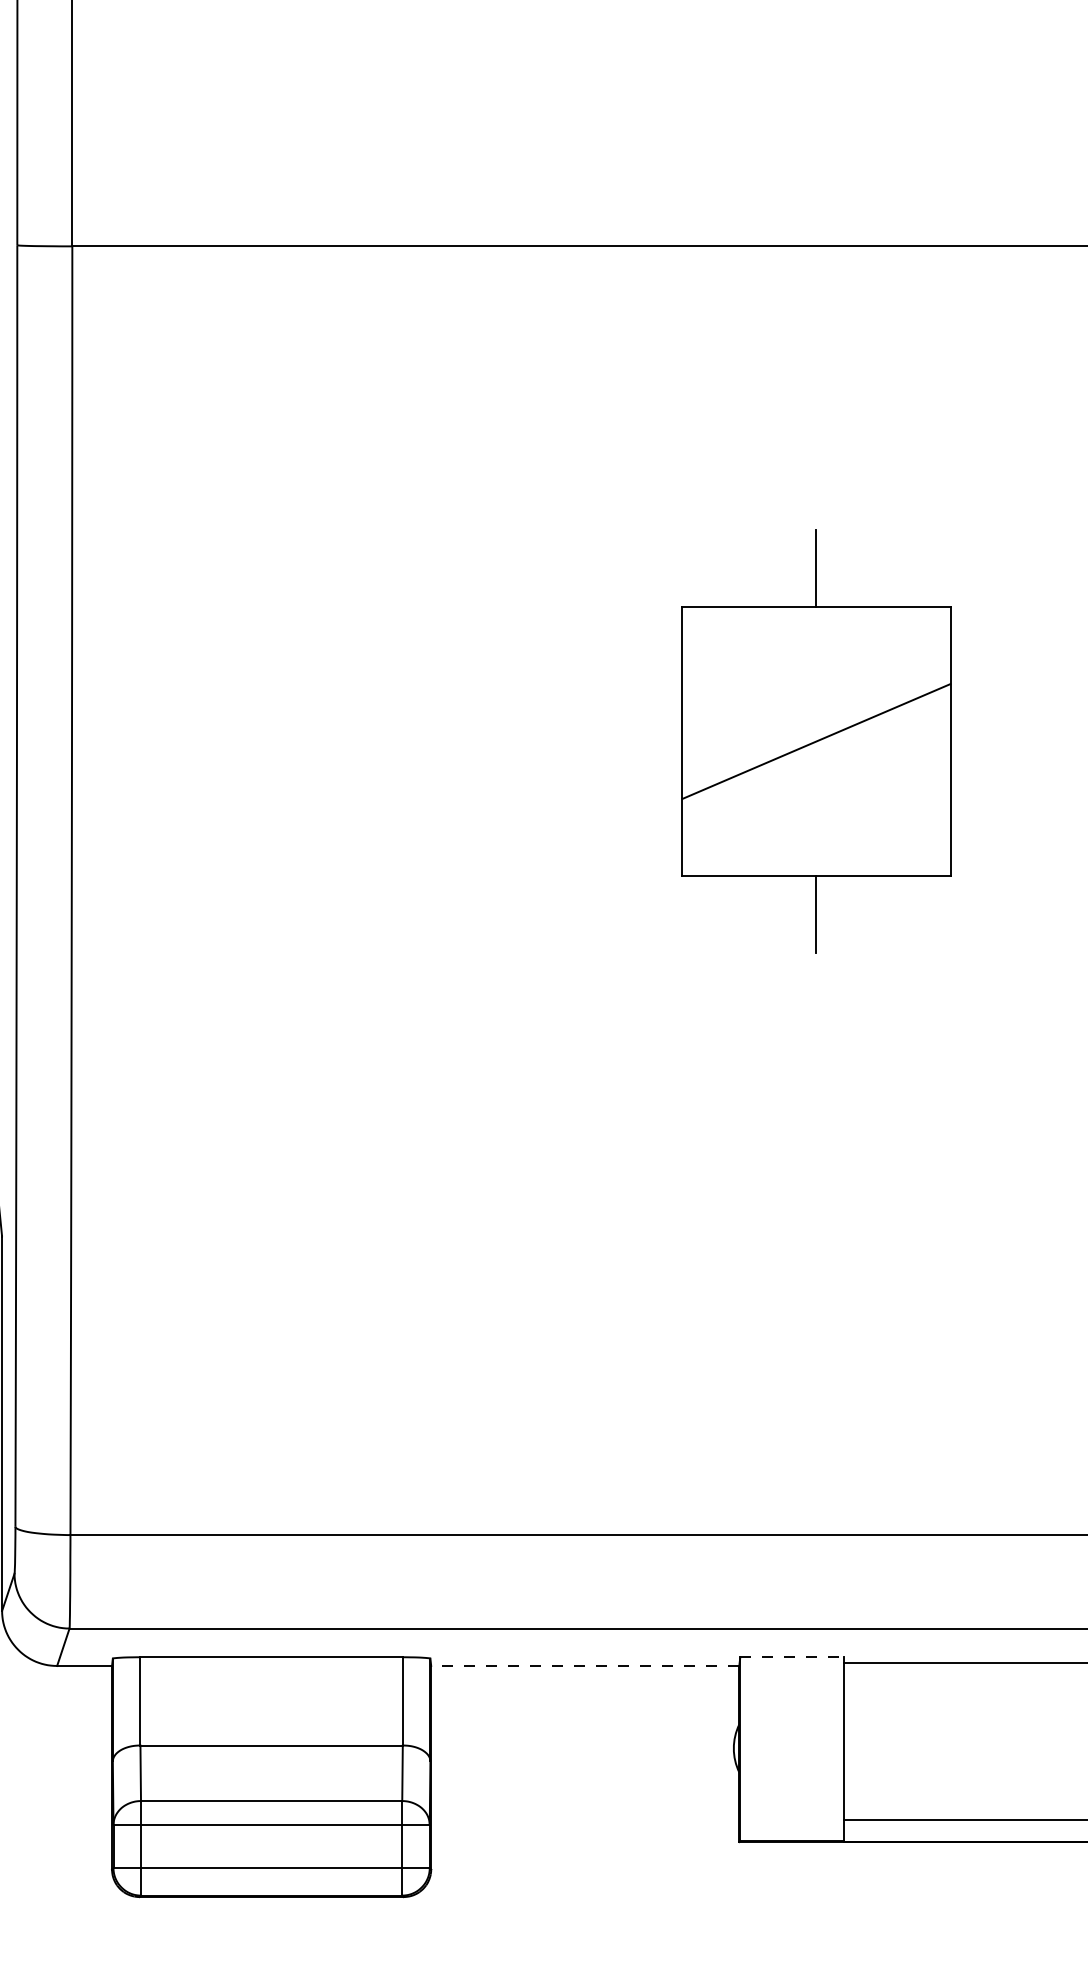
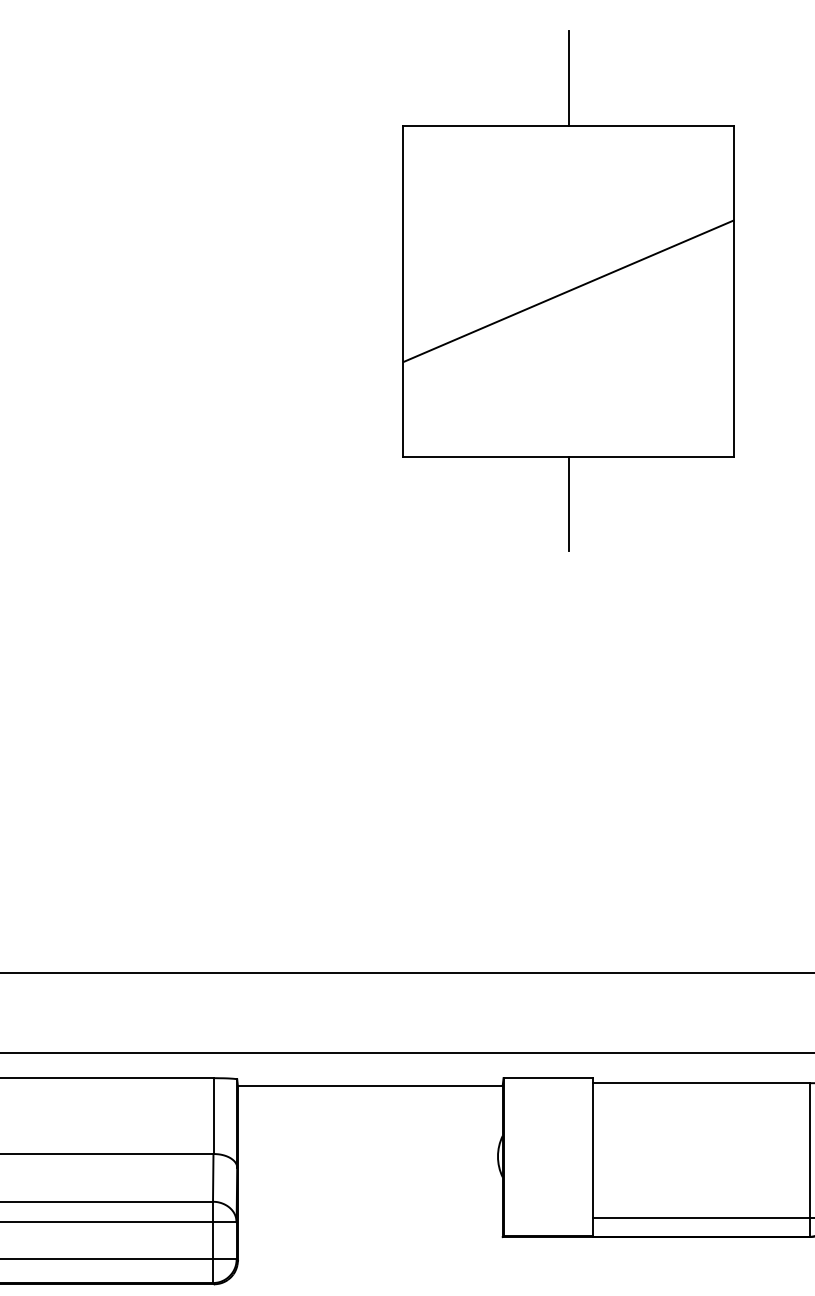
part: (816, 741) -> (569, 291), size x1.43
line: (792, 1657) -> (548, 1078), dashed -> solid
line: (584, 1665) -> (369, 1085), dashed -> solid

